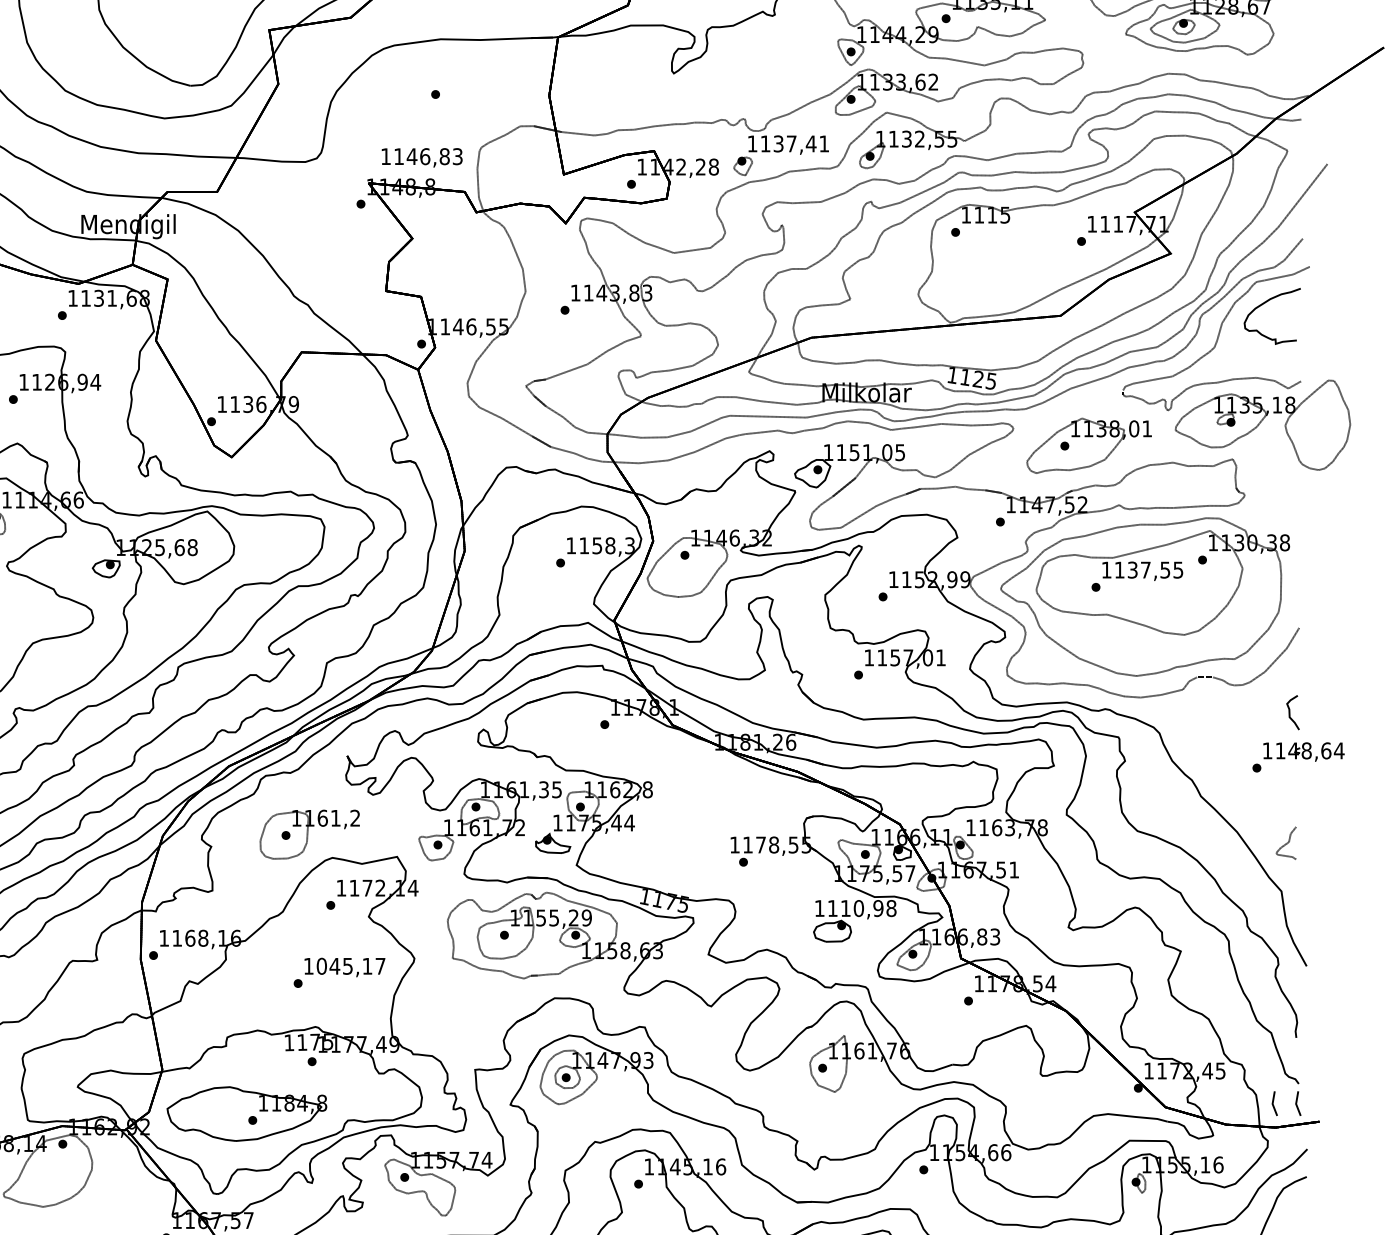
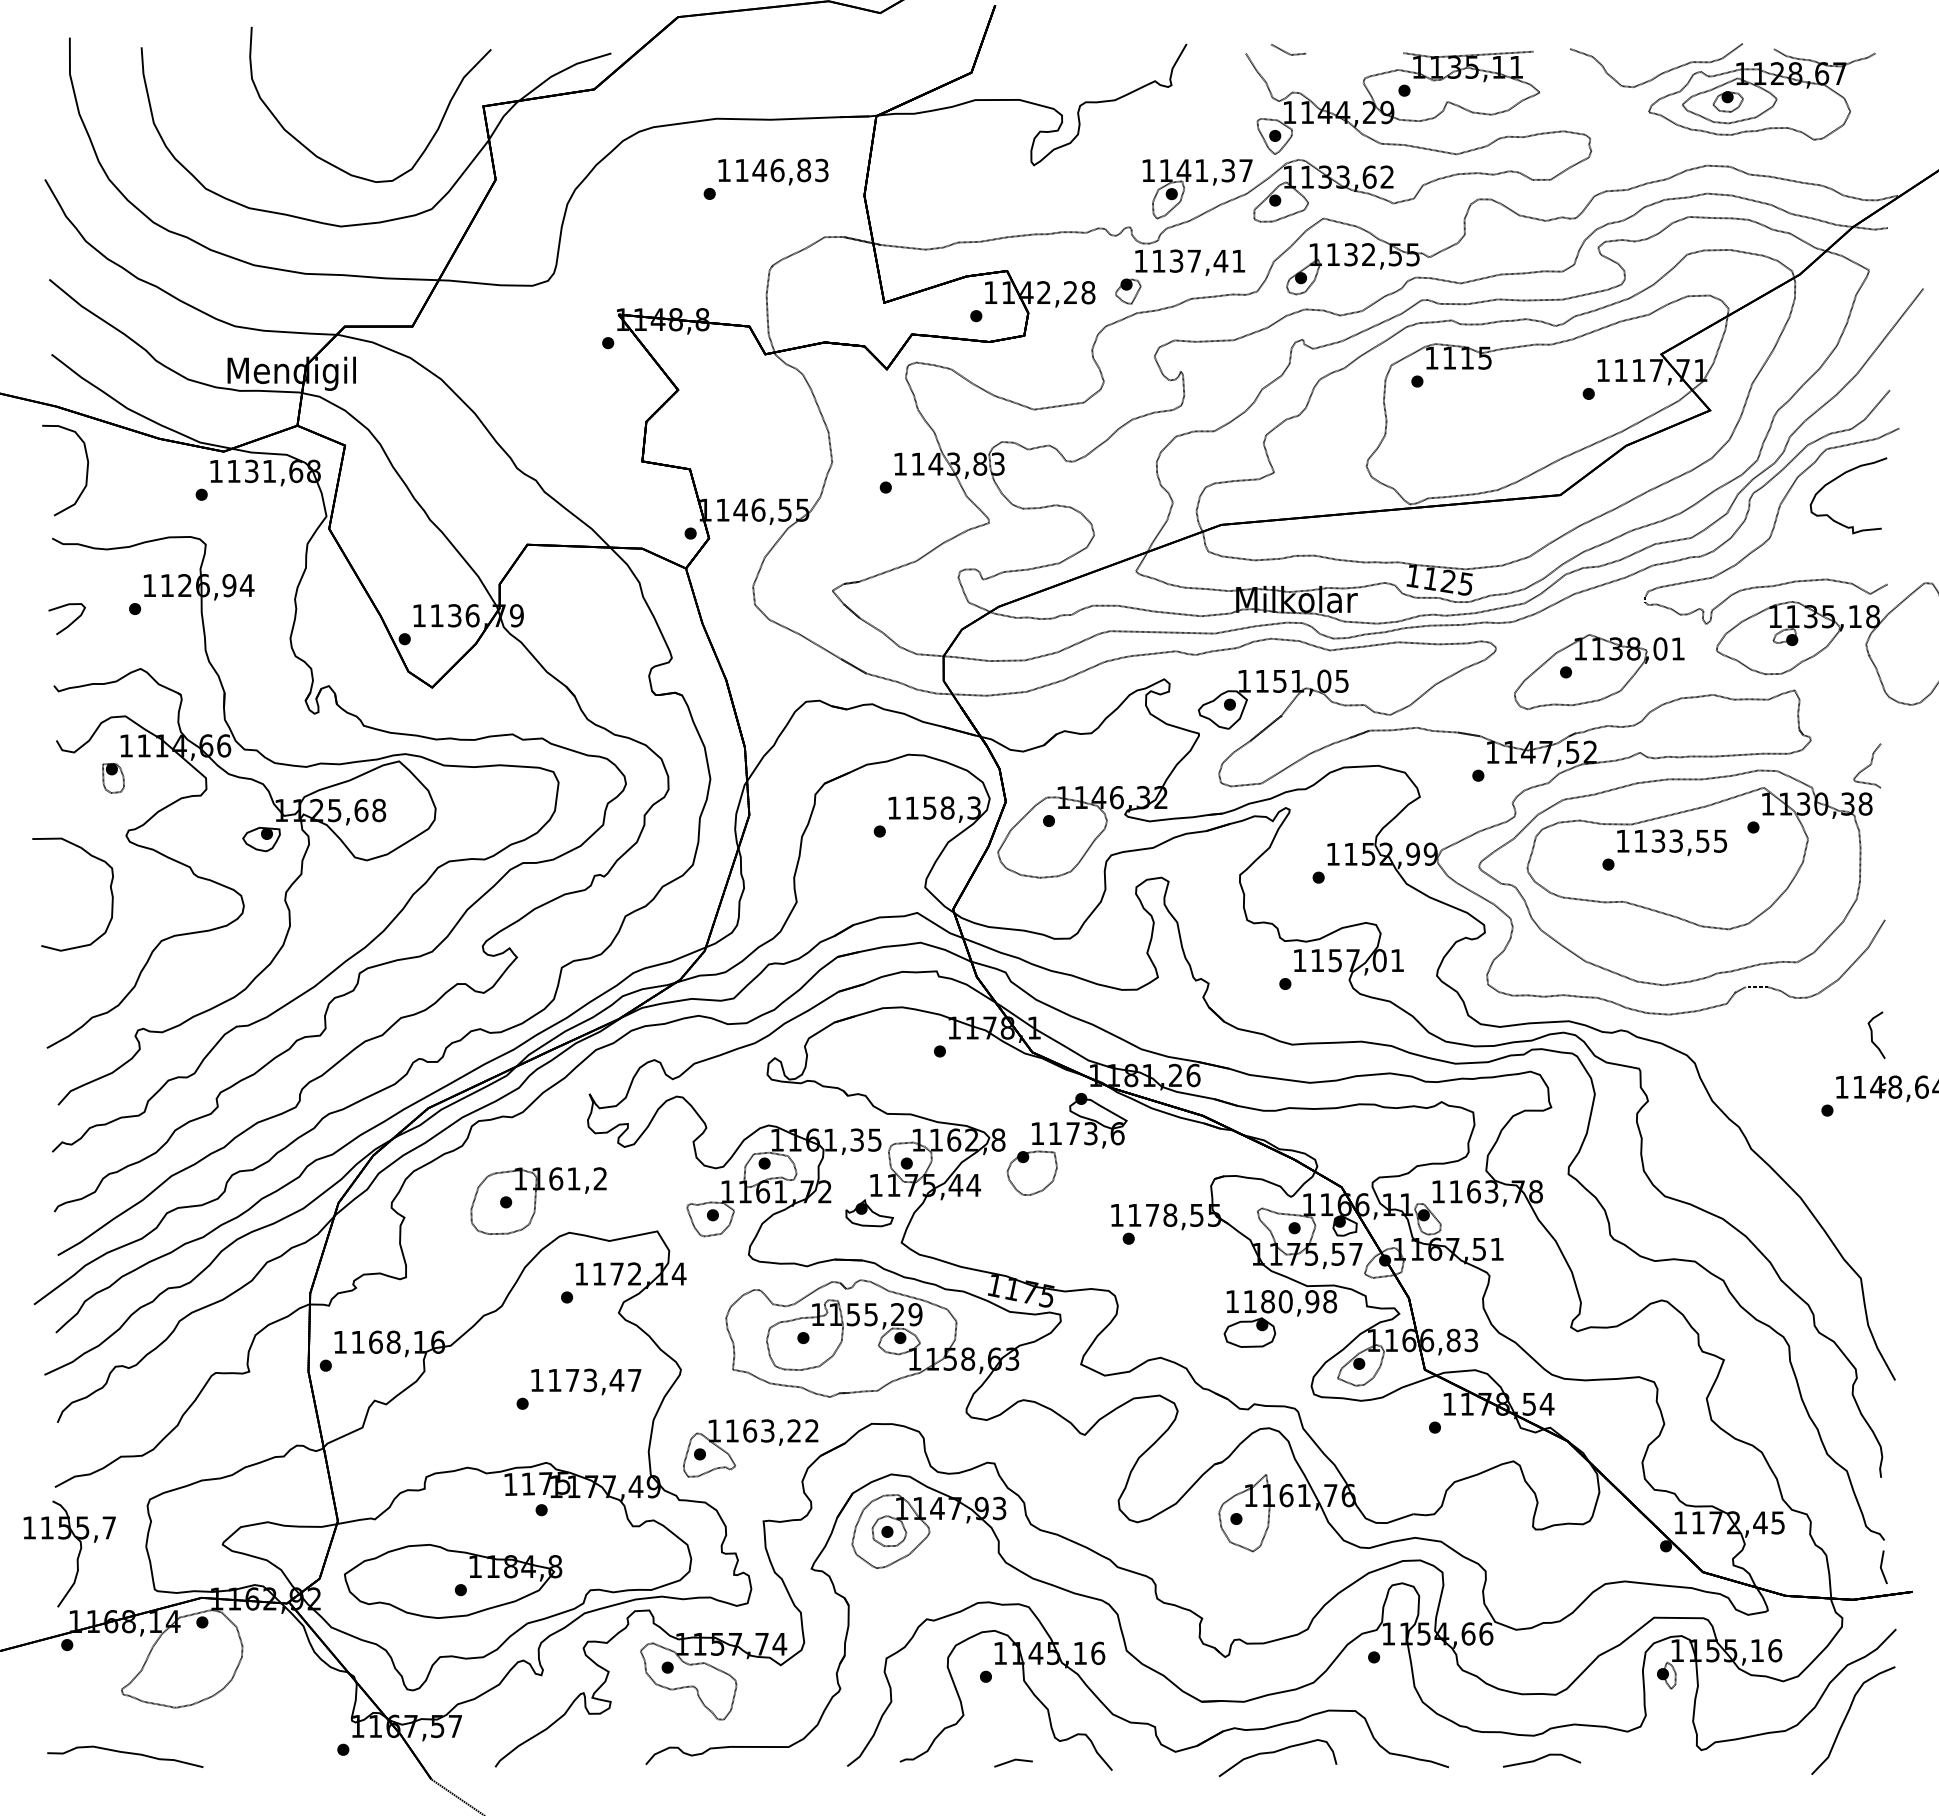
part: (794, 85) -> (1197, 181), added
text: (422, 157) -> (773, 171), moved
text: (1145, 569) -> (1675, 840), 1137,55 -> 1133,55
part: (697, 792) -> (1066, 1144), added
curve: (1286, 842) -> (1867, 765), moved
text: (845, 908) -> (1267, 1301), 1110,98 -> 1180,98
text: (345, 966) -> (586, 1380), 1045,17 -> 1173,47
part: (465, 1016) -> (750, 1448), added
line: (1273, 1104) -> (1850, 1568), removed

